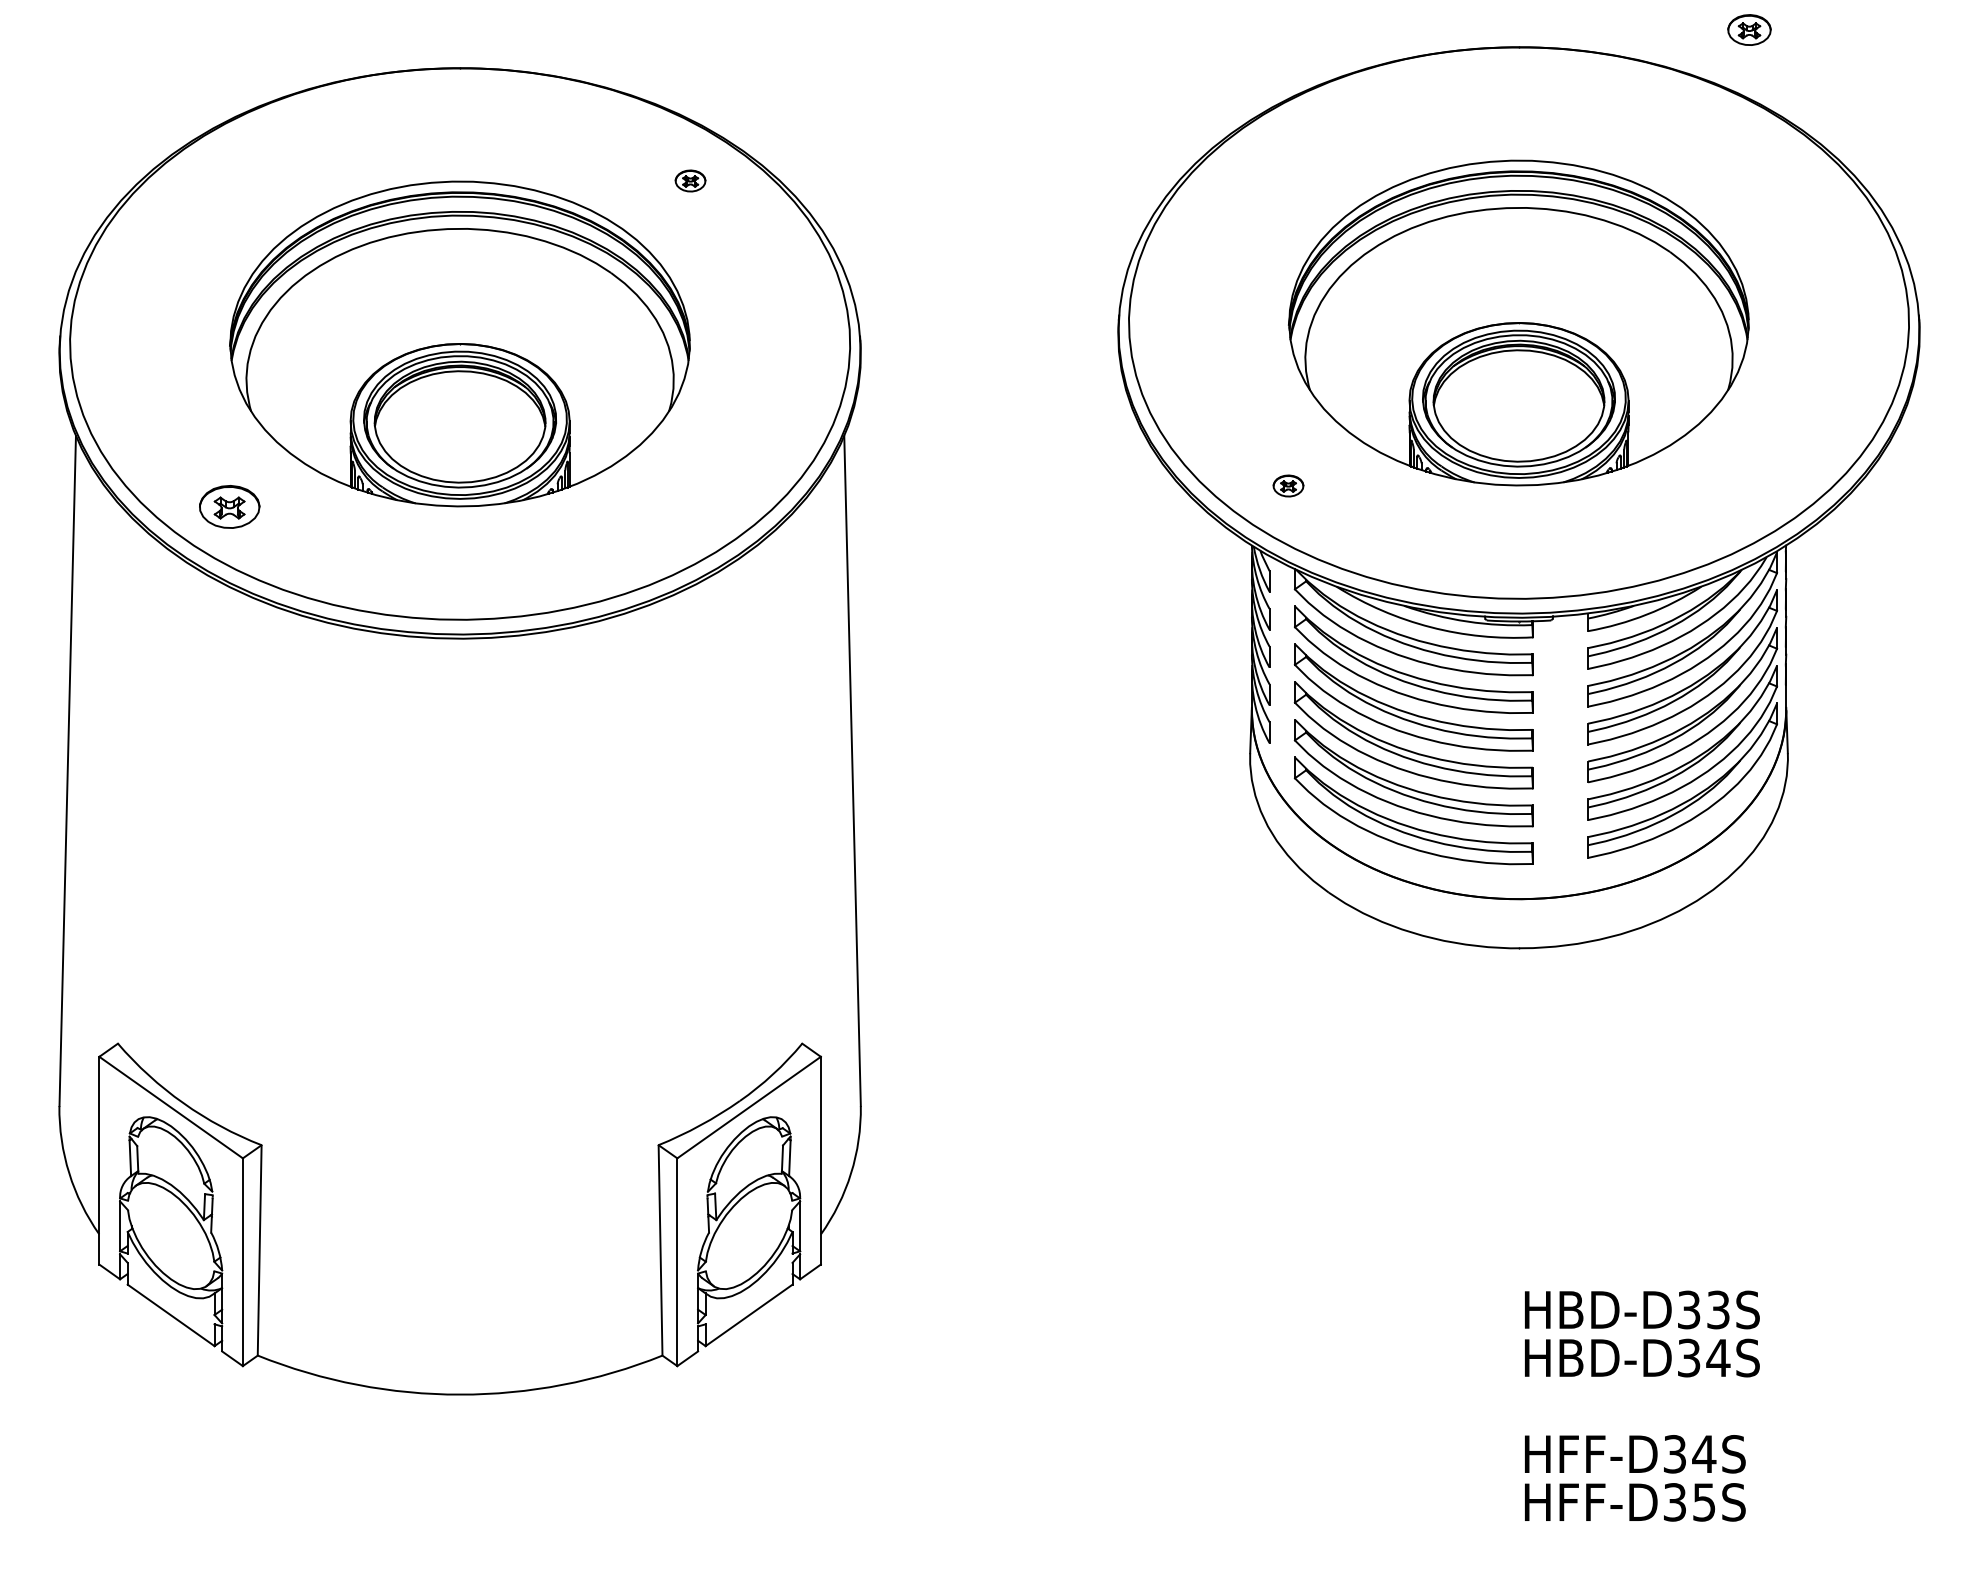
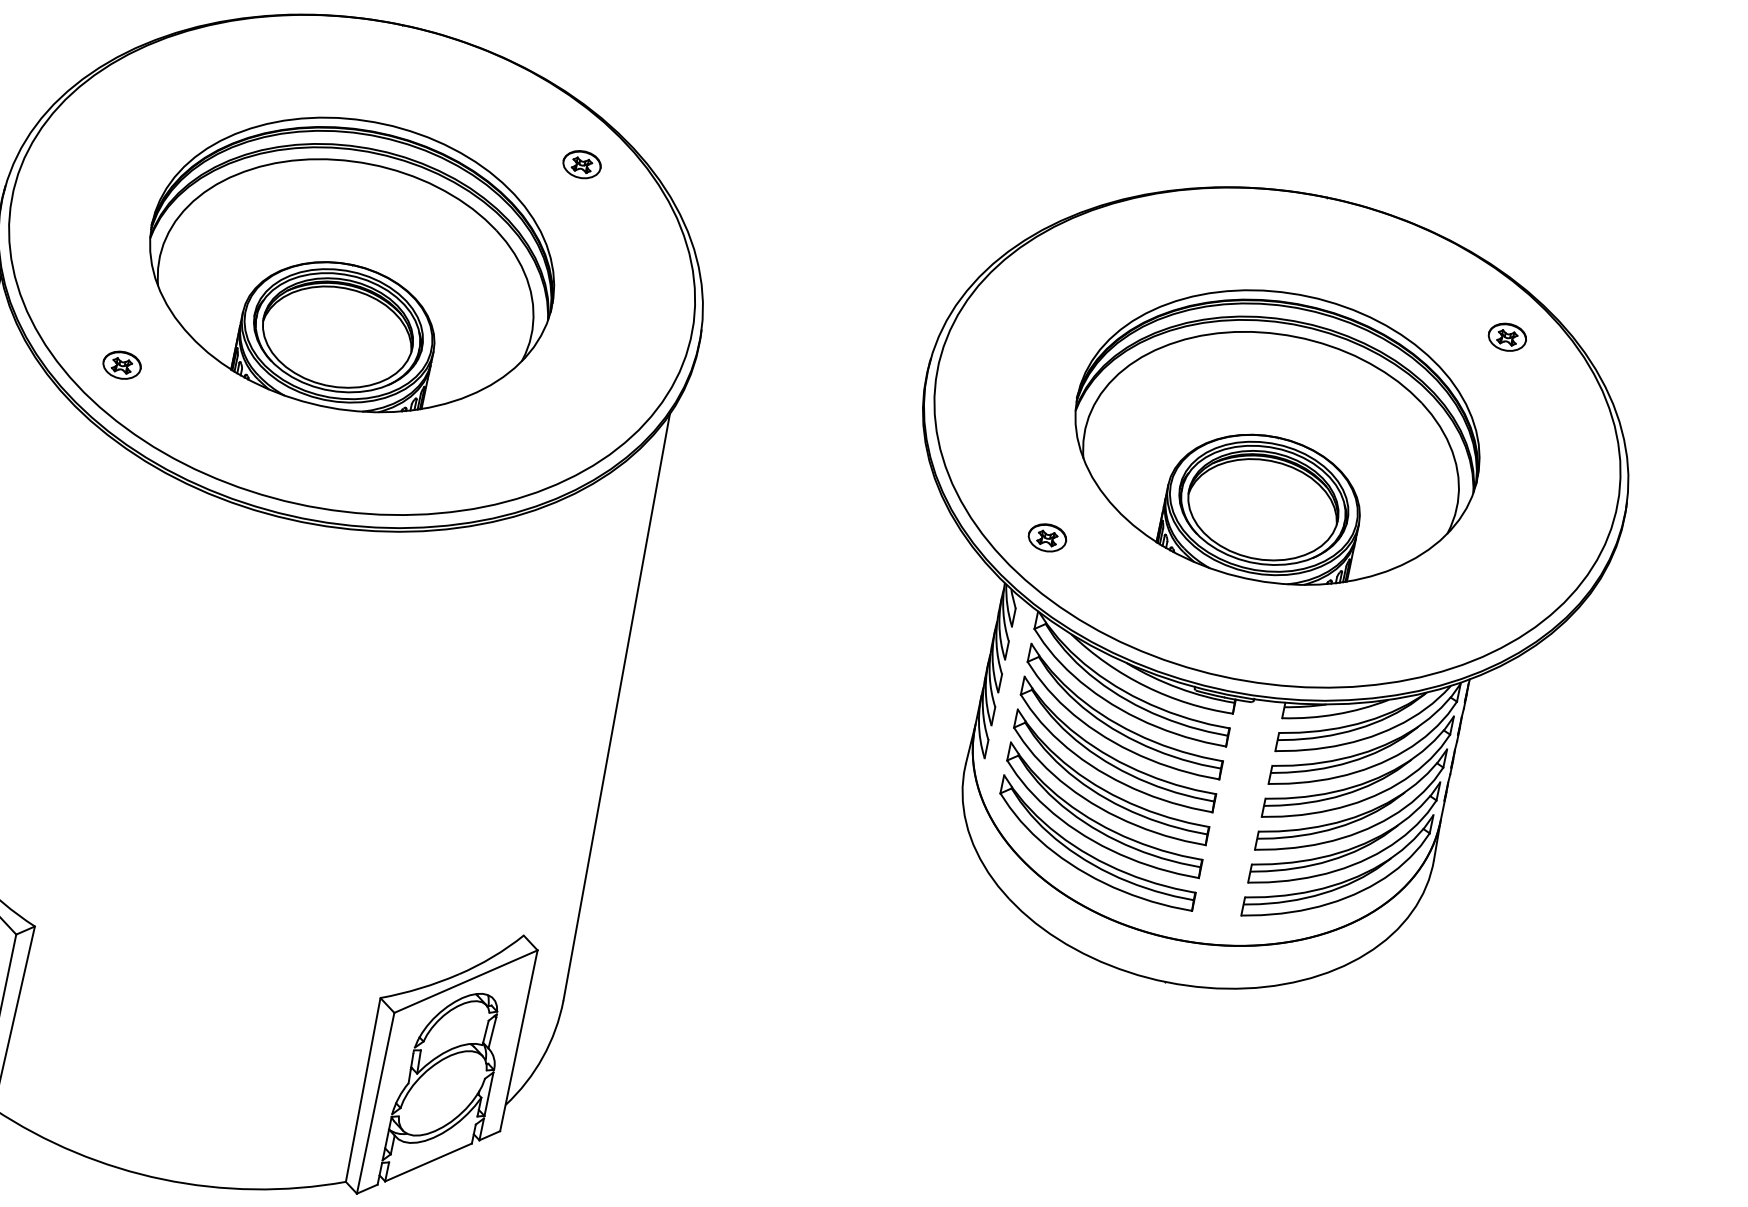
part: (1749, 29) -> (1507, 336), moved
part: (690, 180) -> (582, 164), size x1.43
part: (1288, 485) -> (1047, 537), size x1.43
part: (229, 506) -> (122, 364), size x0.71

